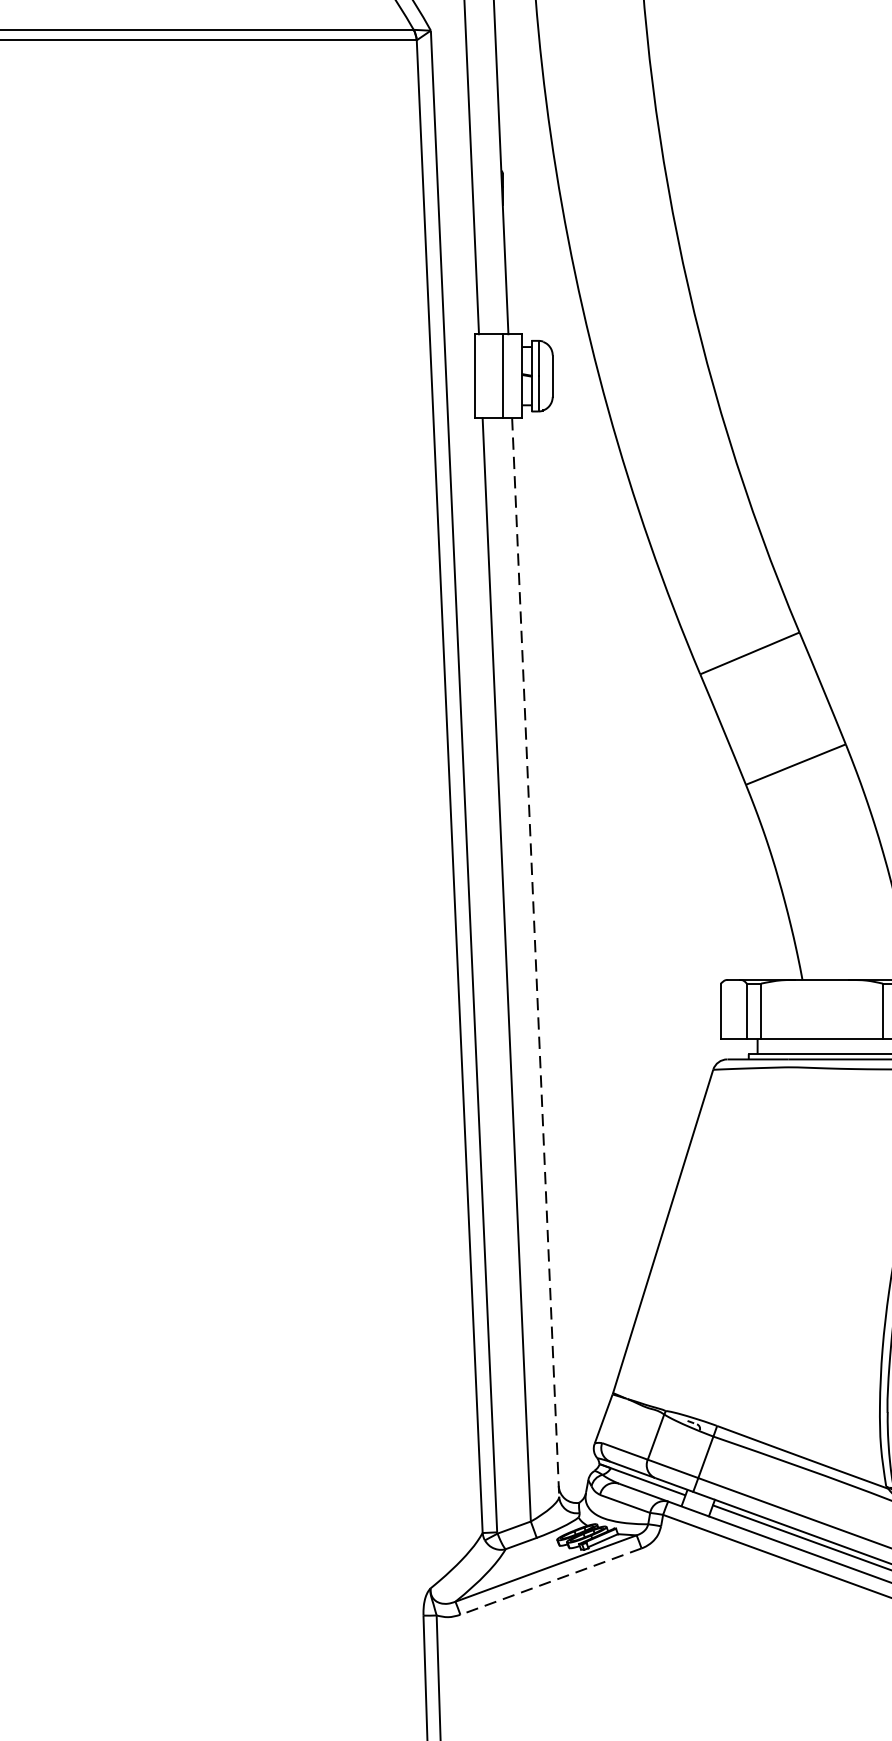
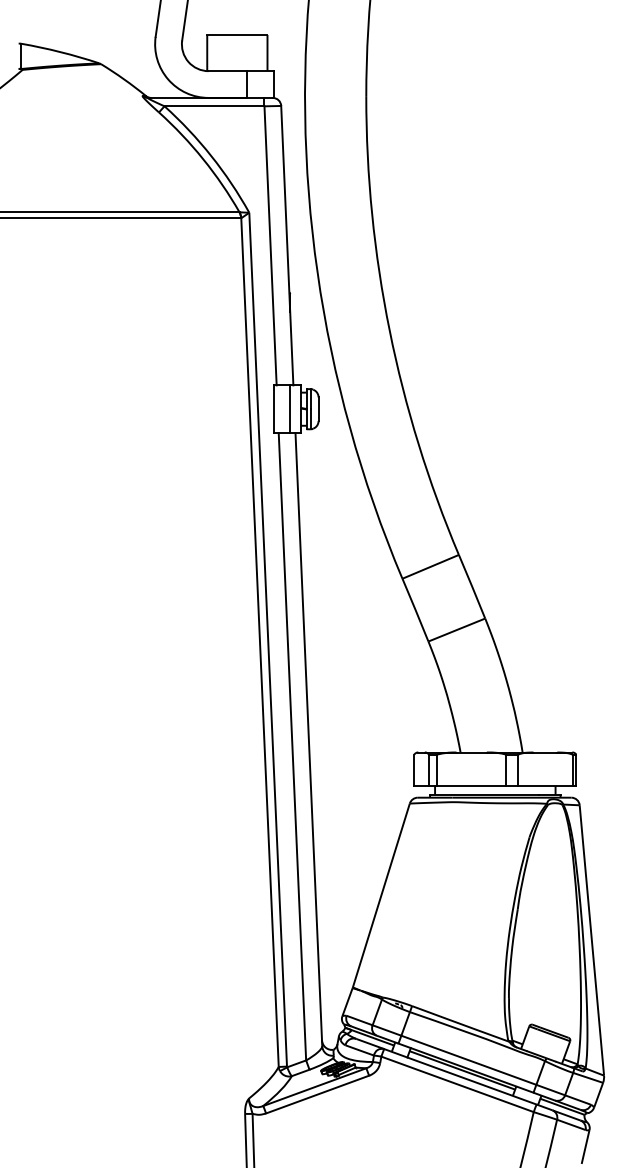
line: (534, 957) -> (308, 739), dashed -> solid
line: (550, 1581) -> (317, 1094), dashed -> solid

